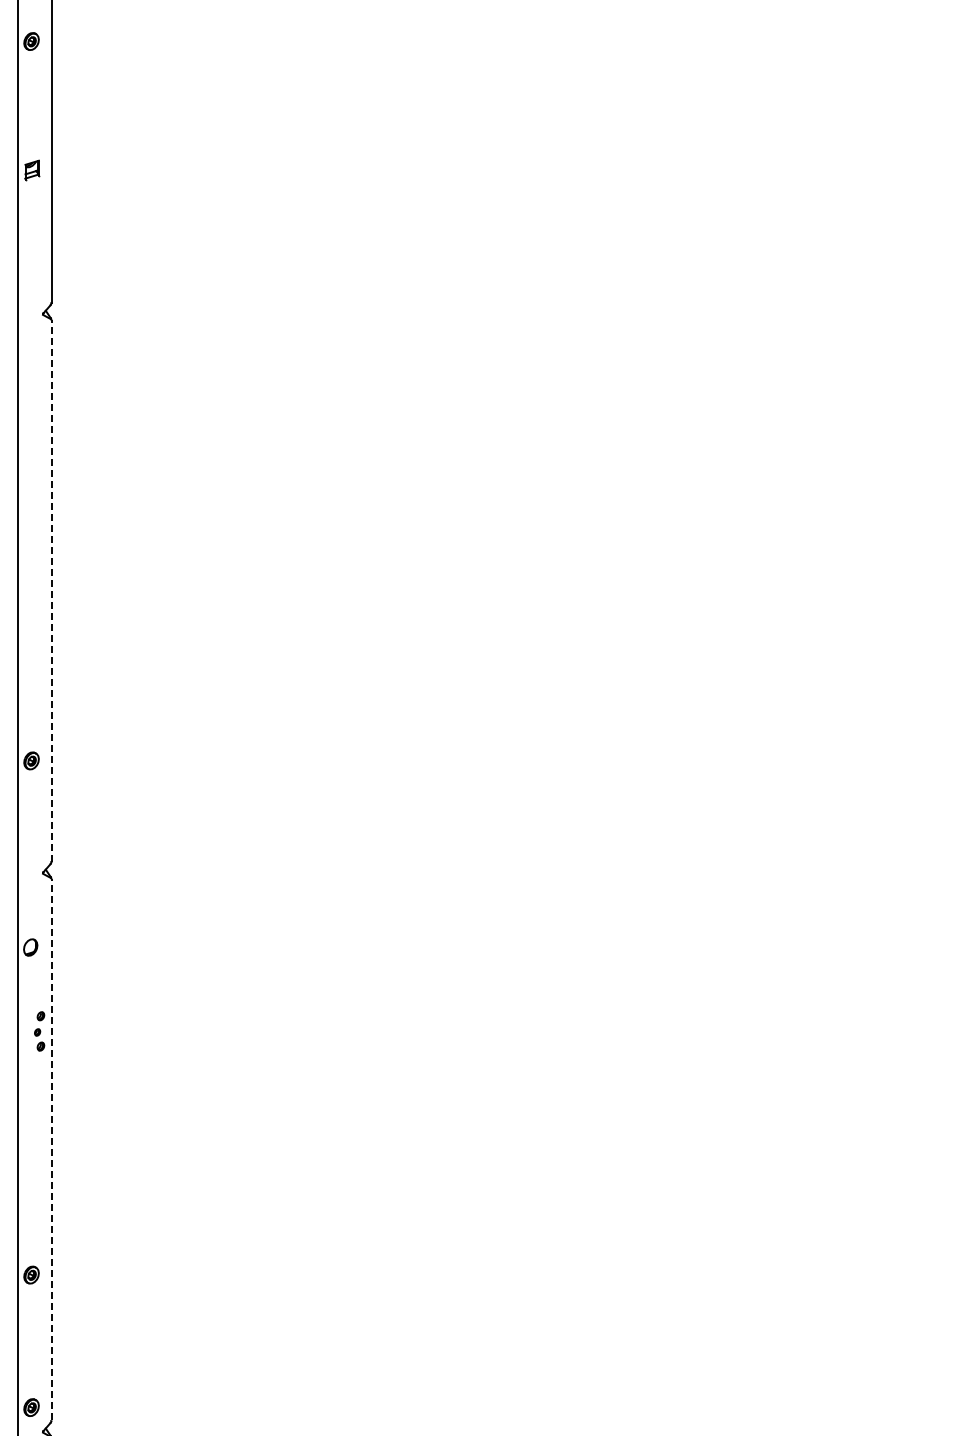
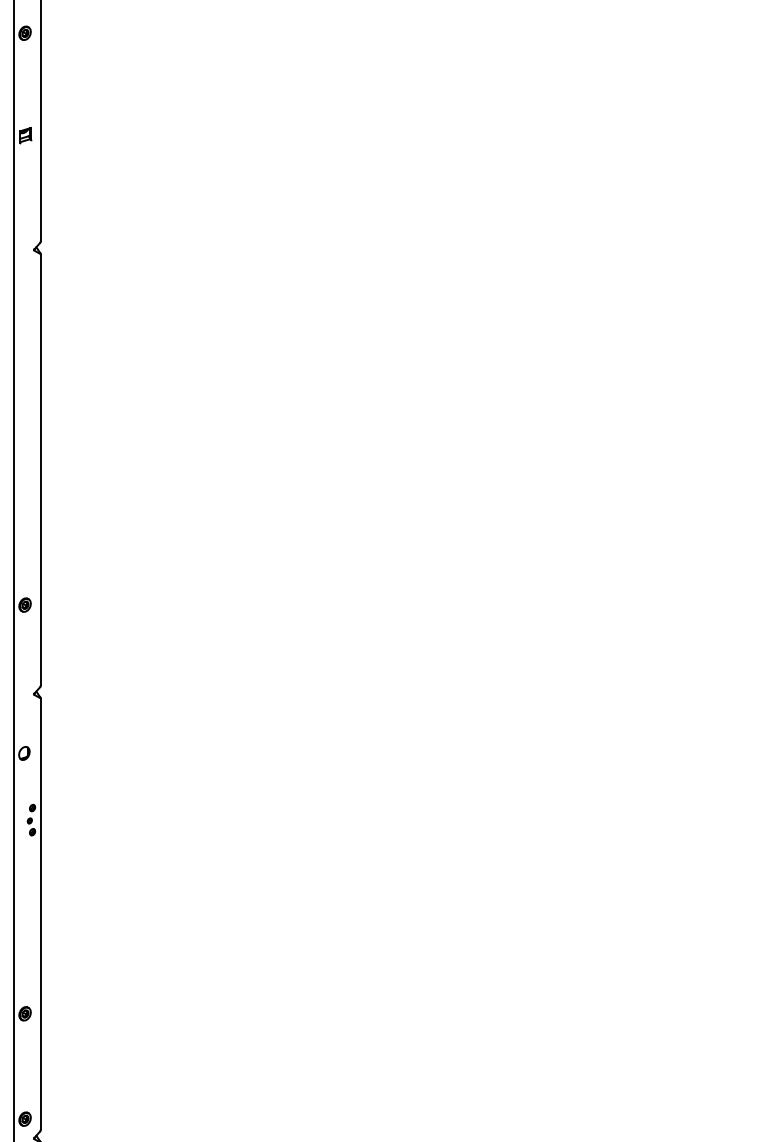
line: (51, 591) -> (40, 470), dashed -> solid
line: (51, 1149) -> (40, 913), dashed -> solid

